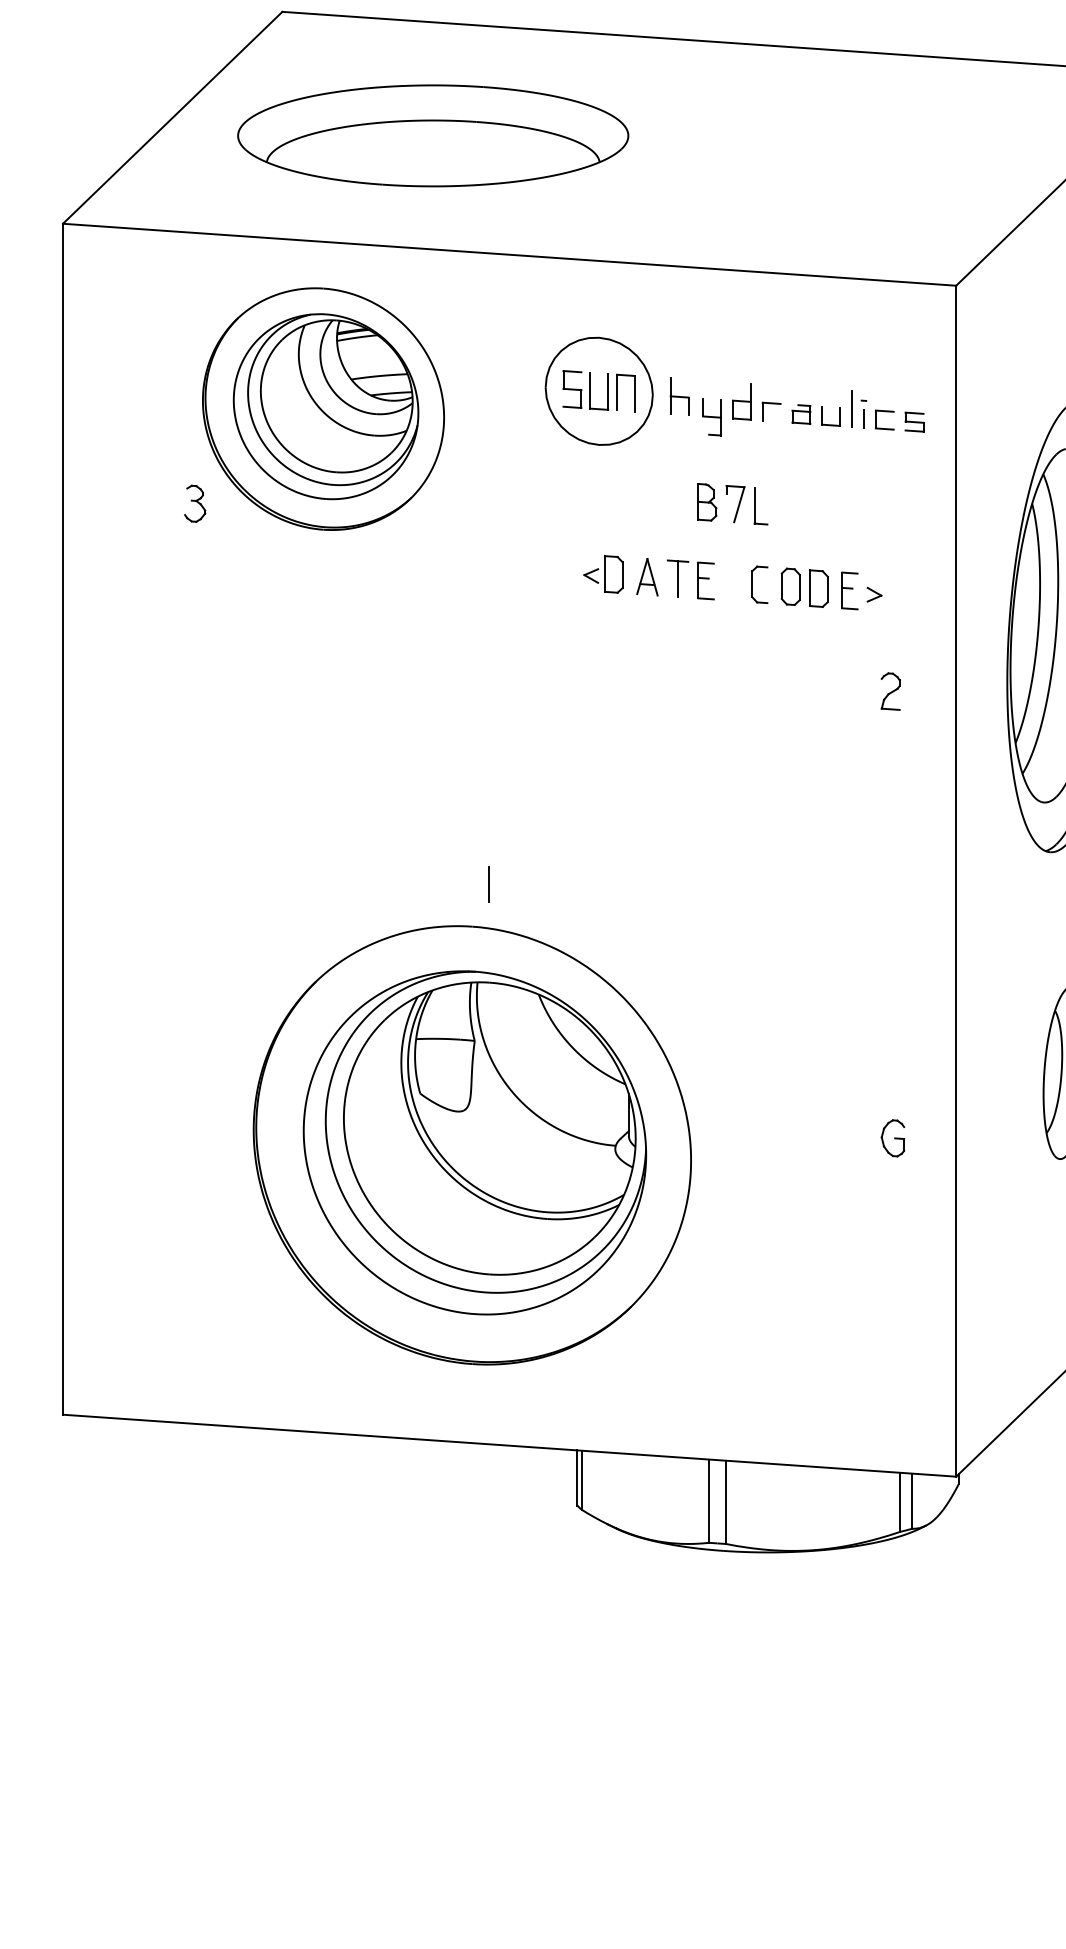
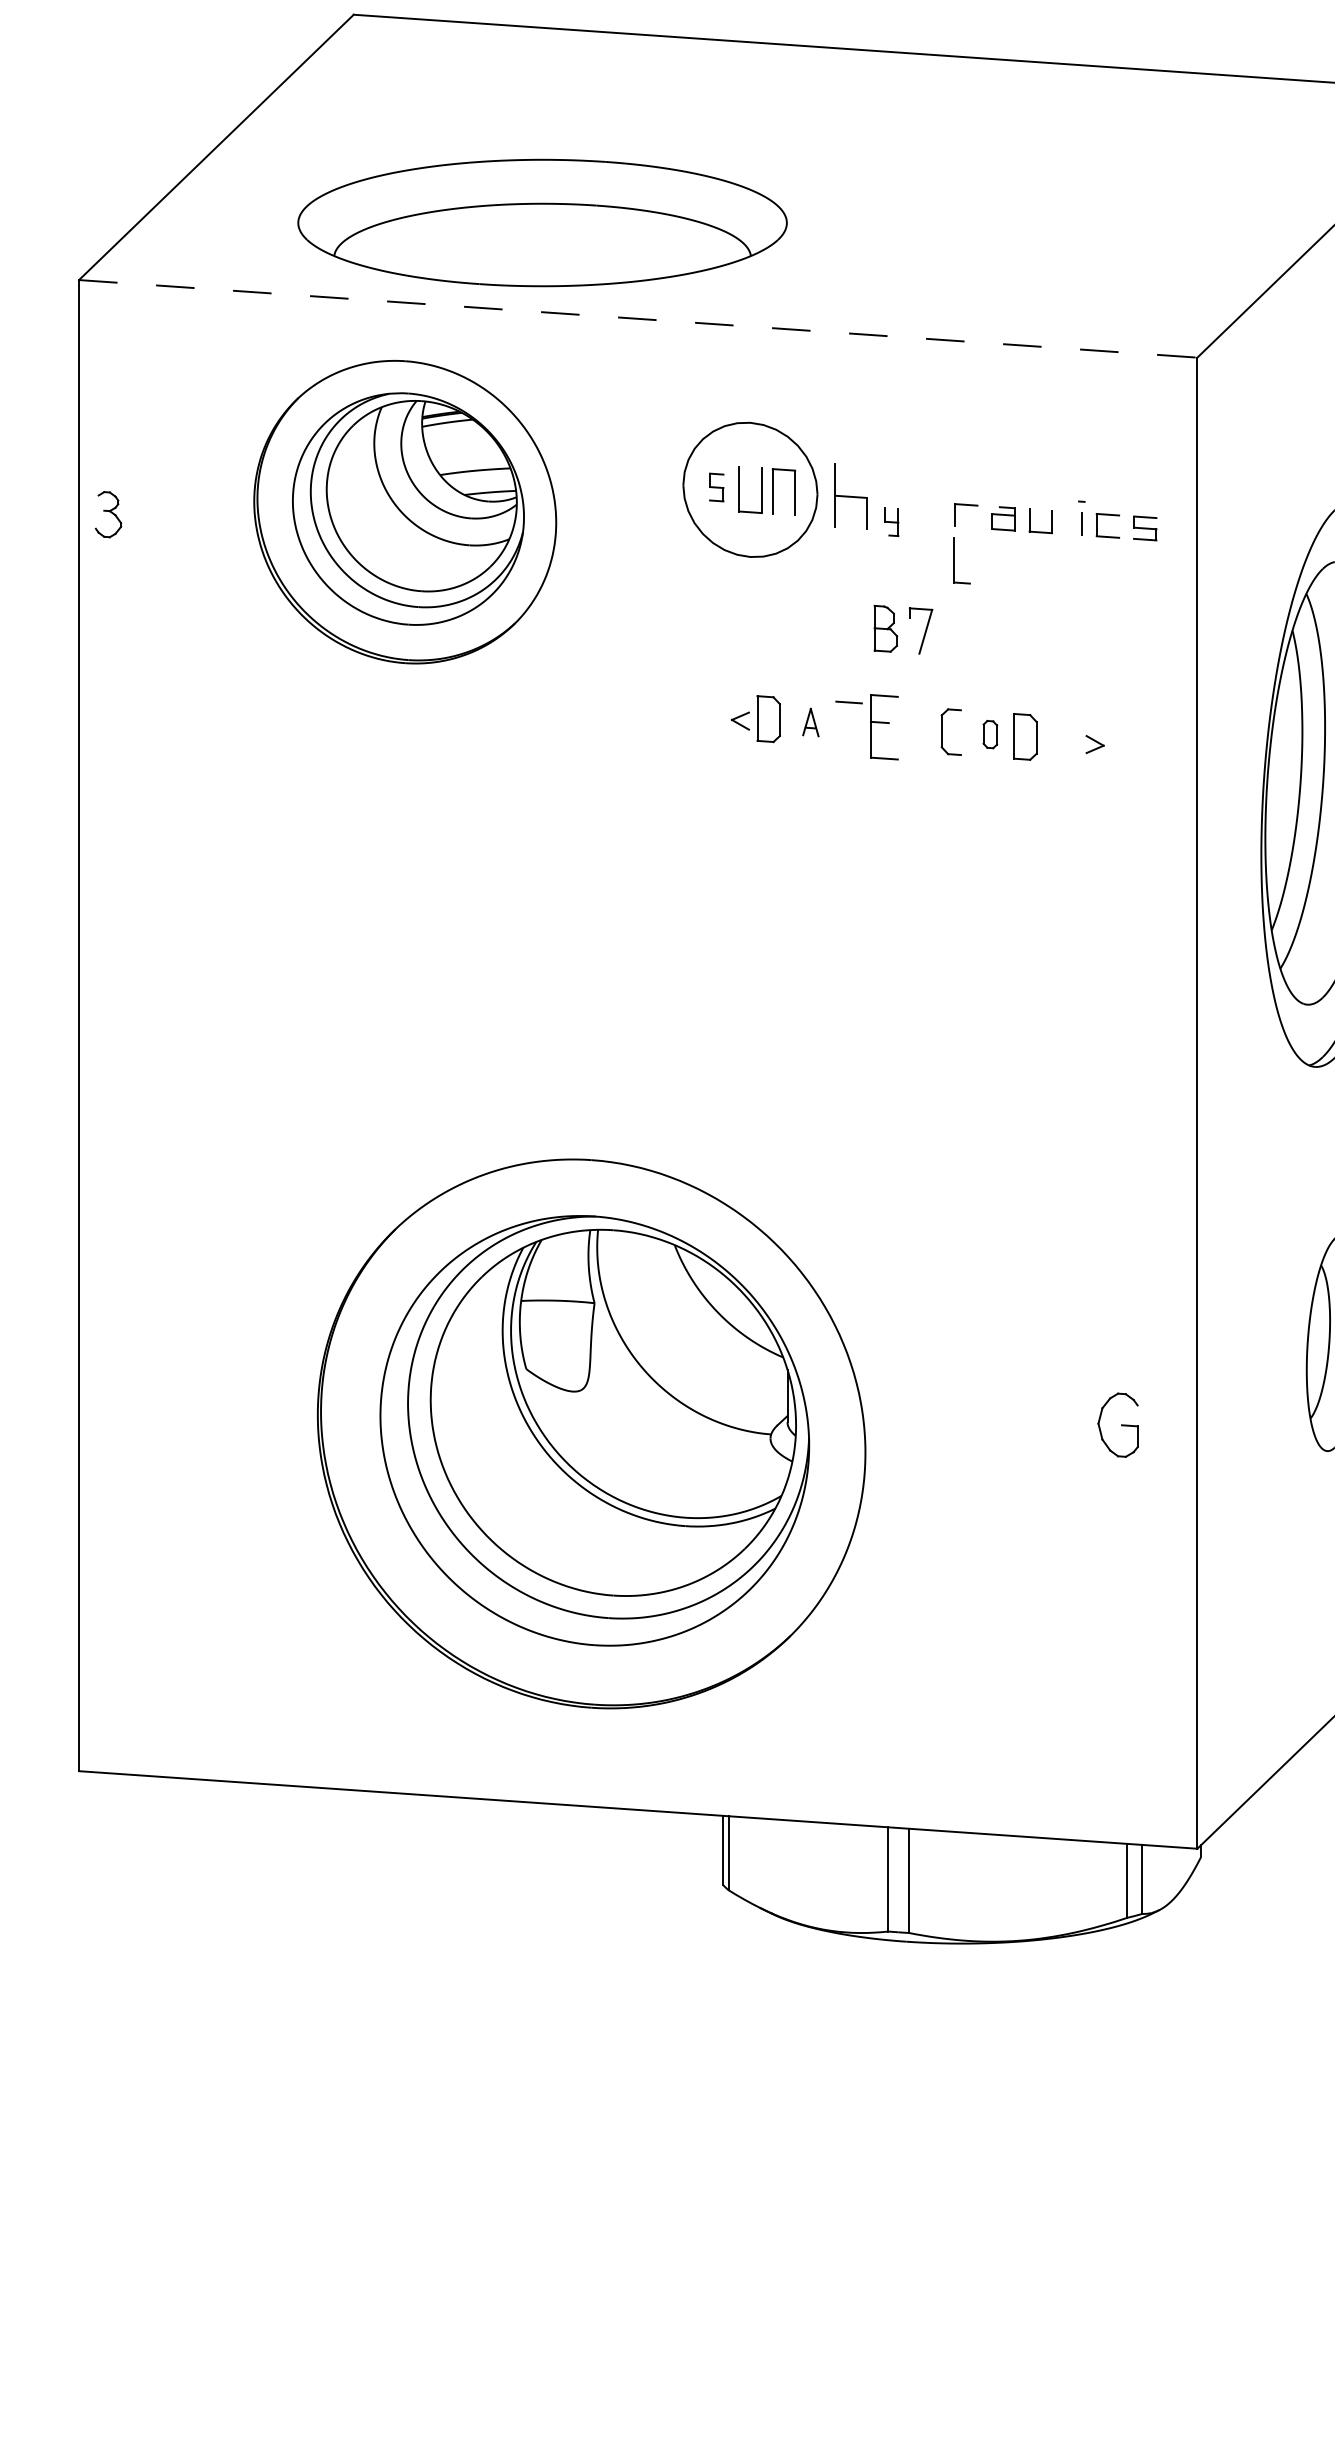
part: (433, 135) -> (542, 222), moved
line: (509, 254) -> (638, 318), solid -> dashed
part: (572, 389) -> (716, 487), size x0.6
part: (679, 396) -> (851, 496), size x1.4
part: (741, 402) -> (928, 503), removed
line: (851, 408) -> (1066, 511), removed
part: (711, 417) -> (891, 522), size x0.6
part: (195, 503) -> (108, 514), moved
part: (755, 506) -> (954, 560), moved
part: (647, 577) -> (810, 722), size x0.6
line: (678, 578) -> (849, 724), removed
part: (705, 581) -> (883, 727), size x1.4
part: (790, 586) -> (990, 734), size x0.6
part: (849, 590) -> (1063, 739), removed
part: (890, 691) -> (1115, 865), removed
line: (489, 883) -> (612, 1106), removed
part: (893, 1137) -> (1118, 1424), size x1.4

